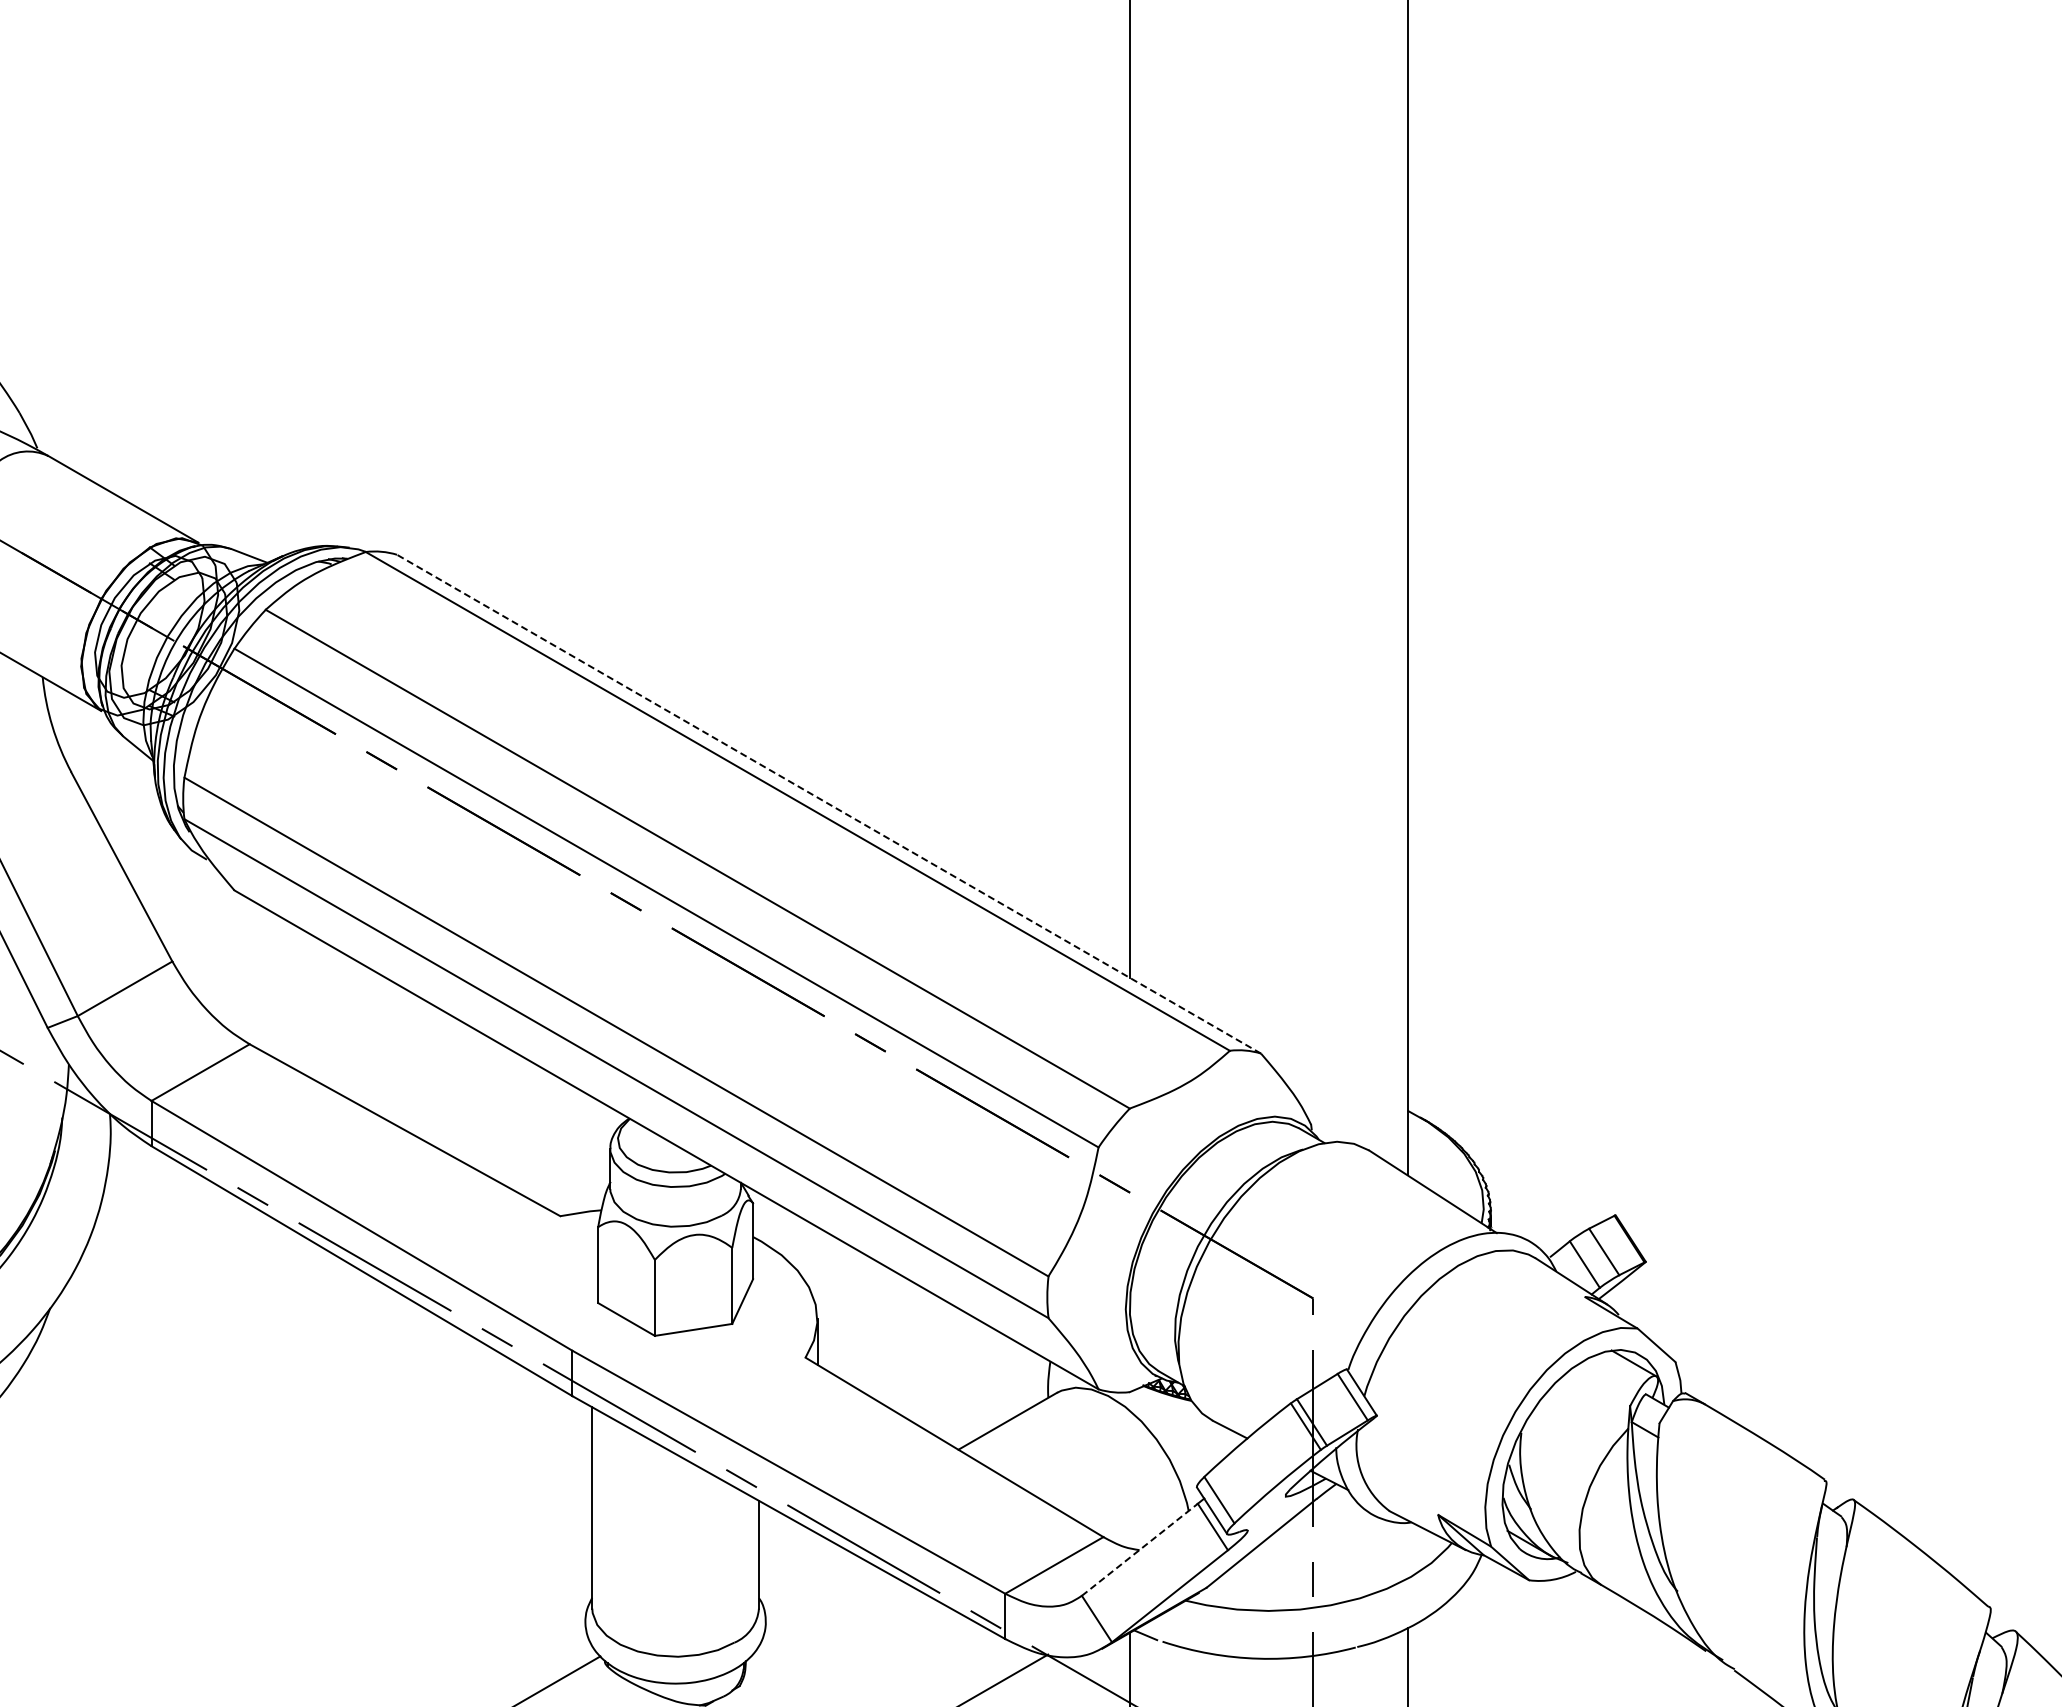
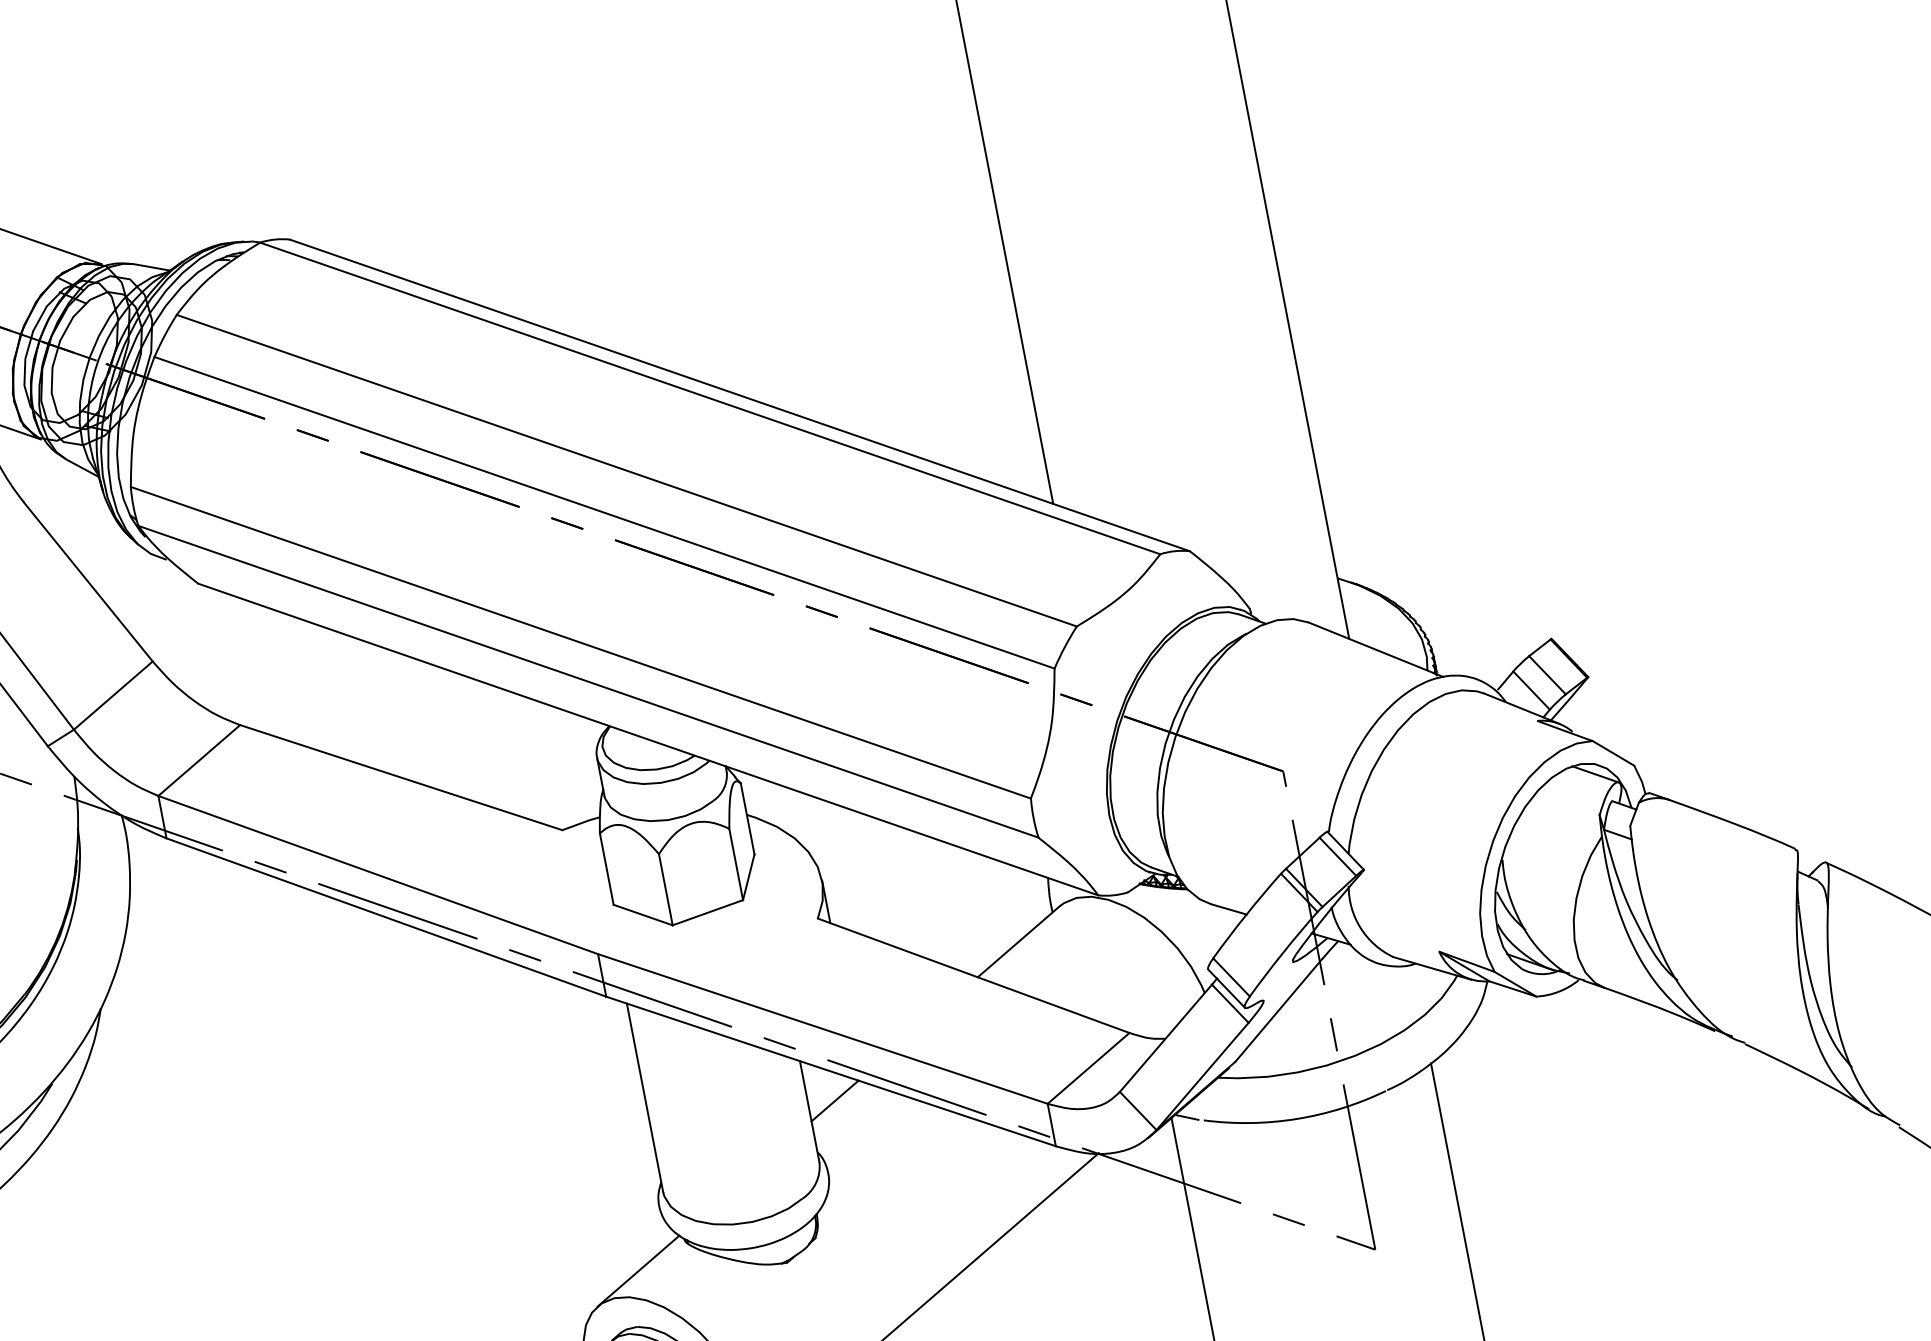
line: (829, 804) -> (740, 395), dashed -> solid
line: (786, 1548) -> (834, 1100), added
line: (1140, 1549) -> (1166, 1037), dashed -> solid

